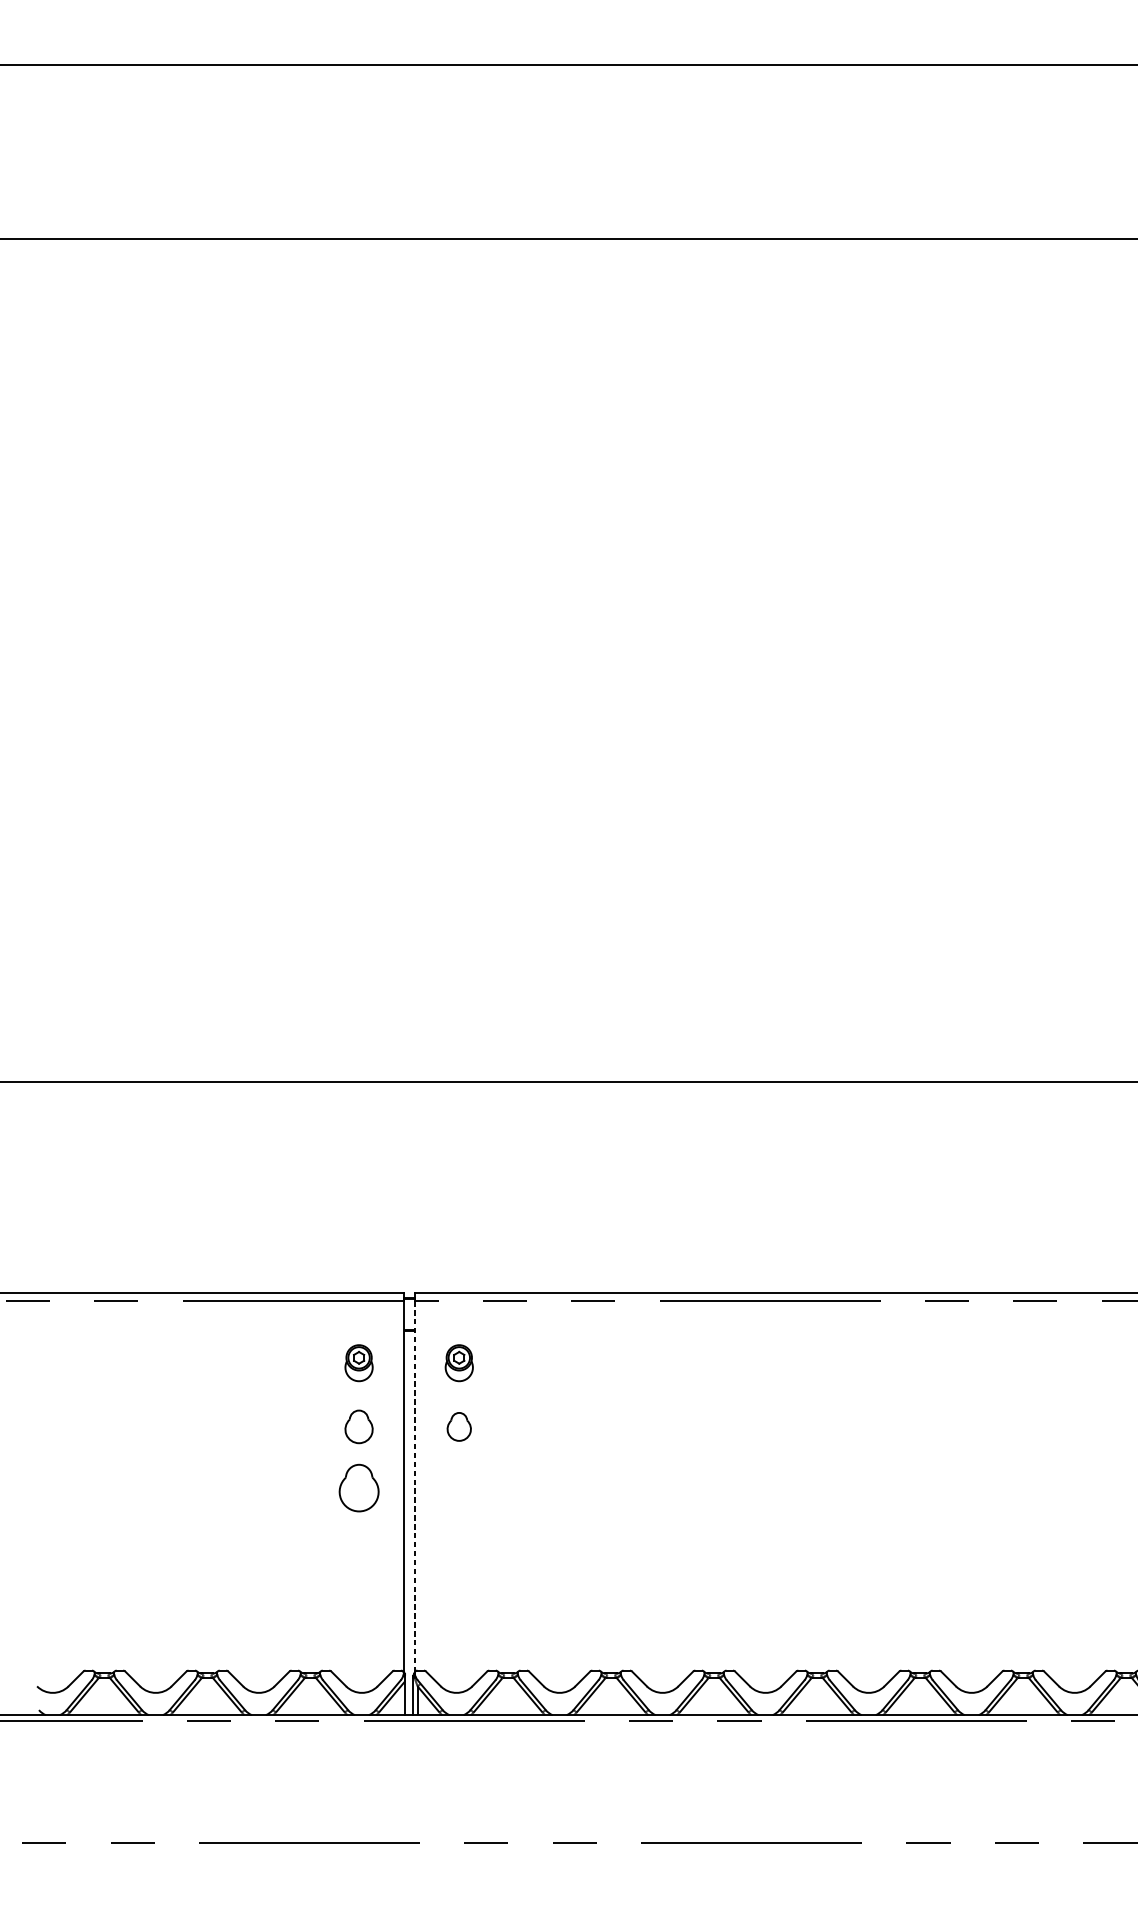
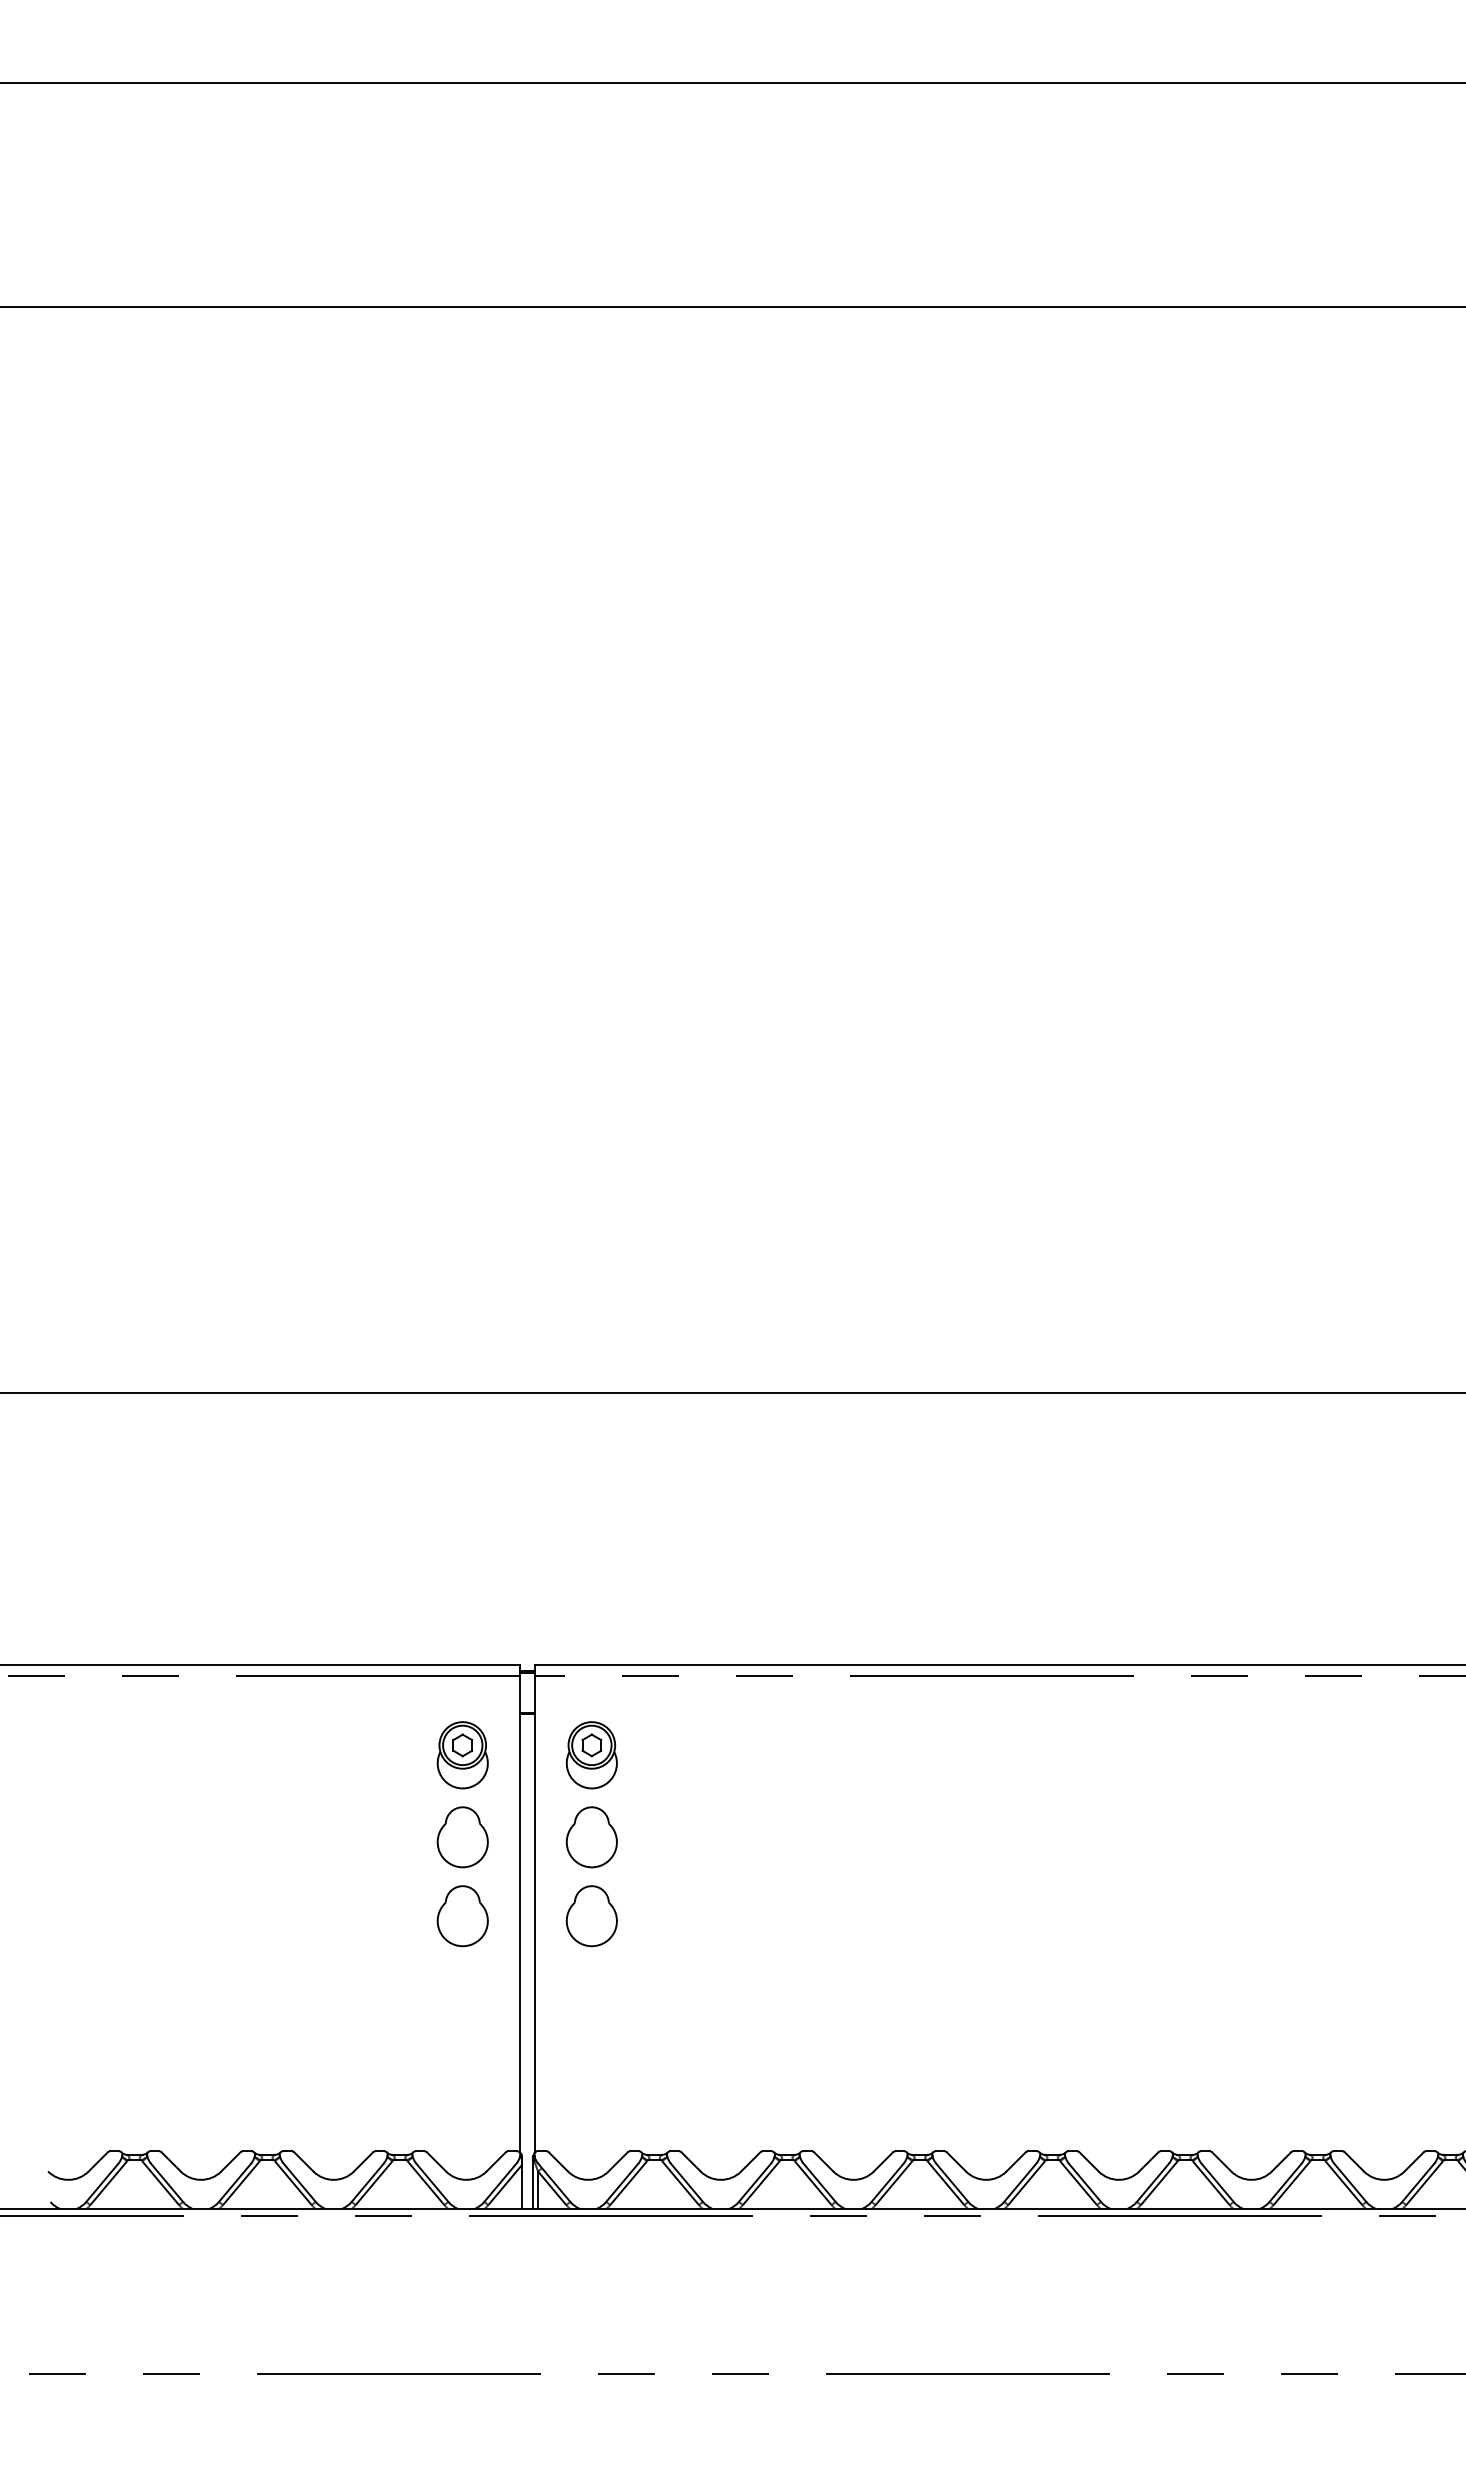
part: (358, 1363) -> (462, 1755), size x1.43
part: (459, 1363) -> (591, 1755), size x1.43
part: (358, 1427) -> (462, 1837), size x1.43
part: (459, 1427) -> (591, 1837), size x1.67
line: (414, 1486) -> (534, 1914), dashed -> solid
part: (459, 1488) -> (591, 1916), added

